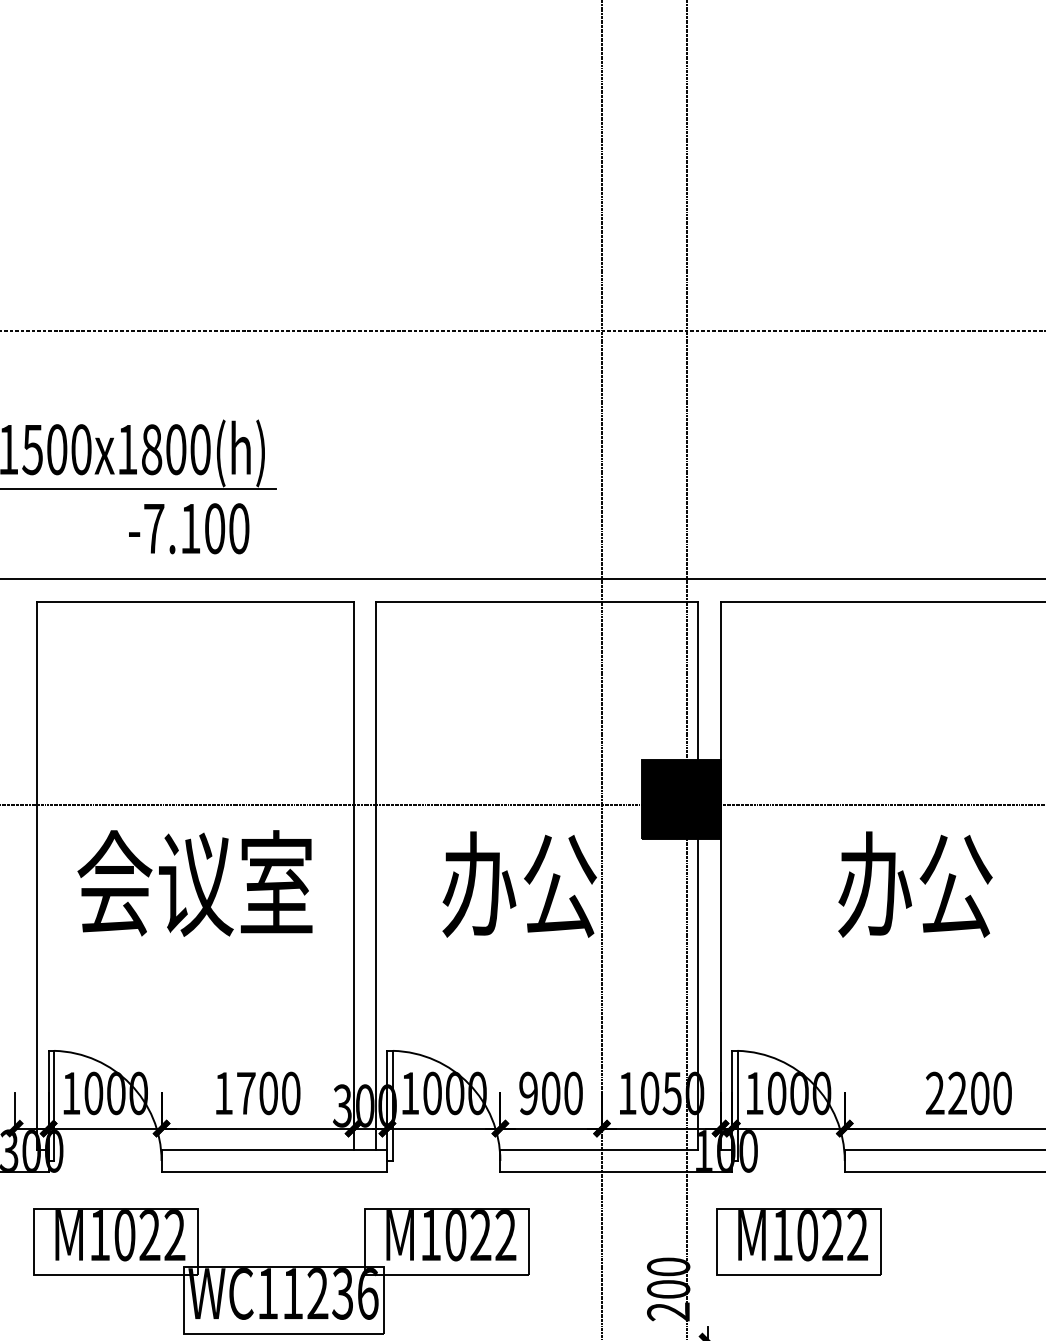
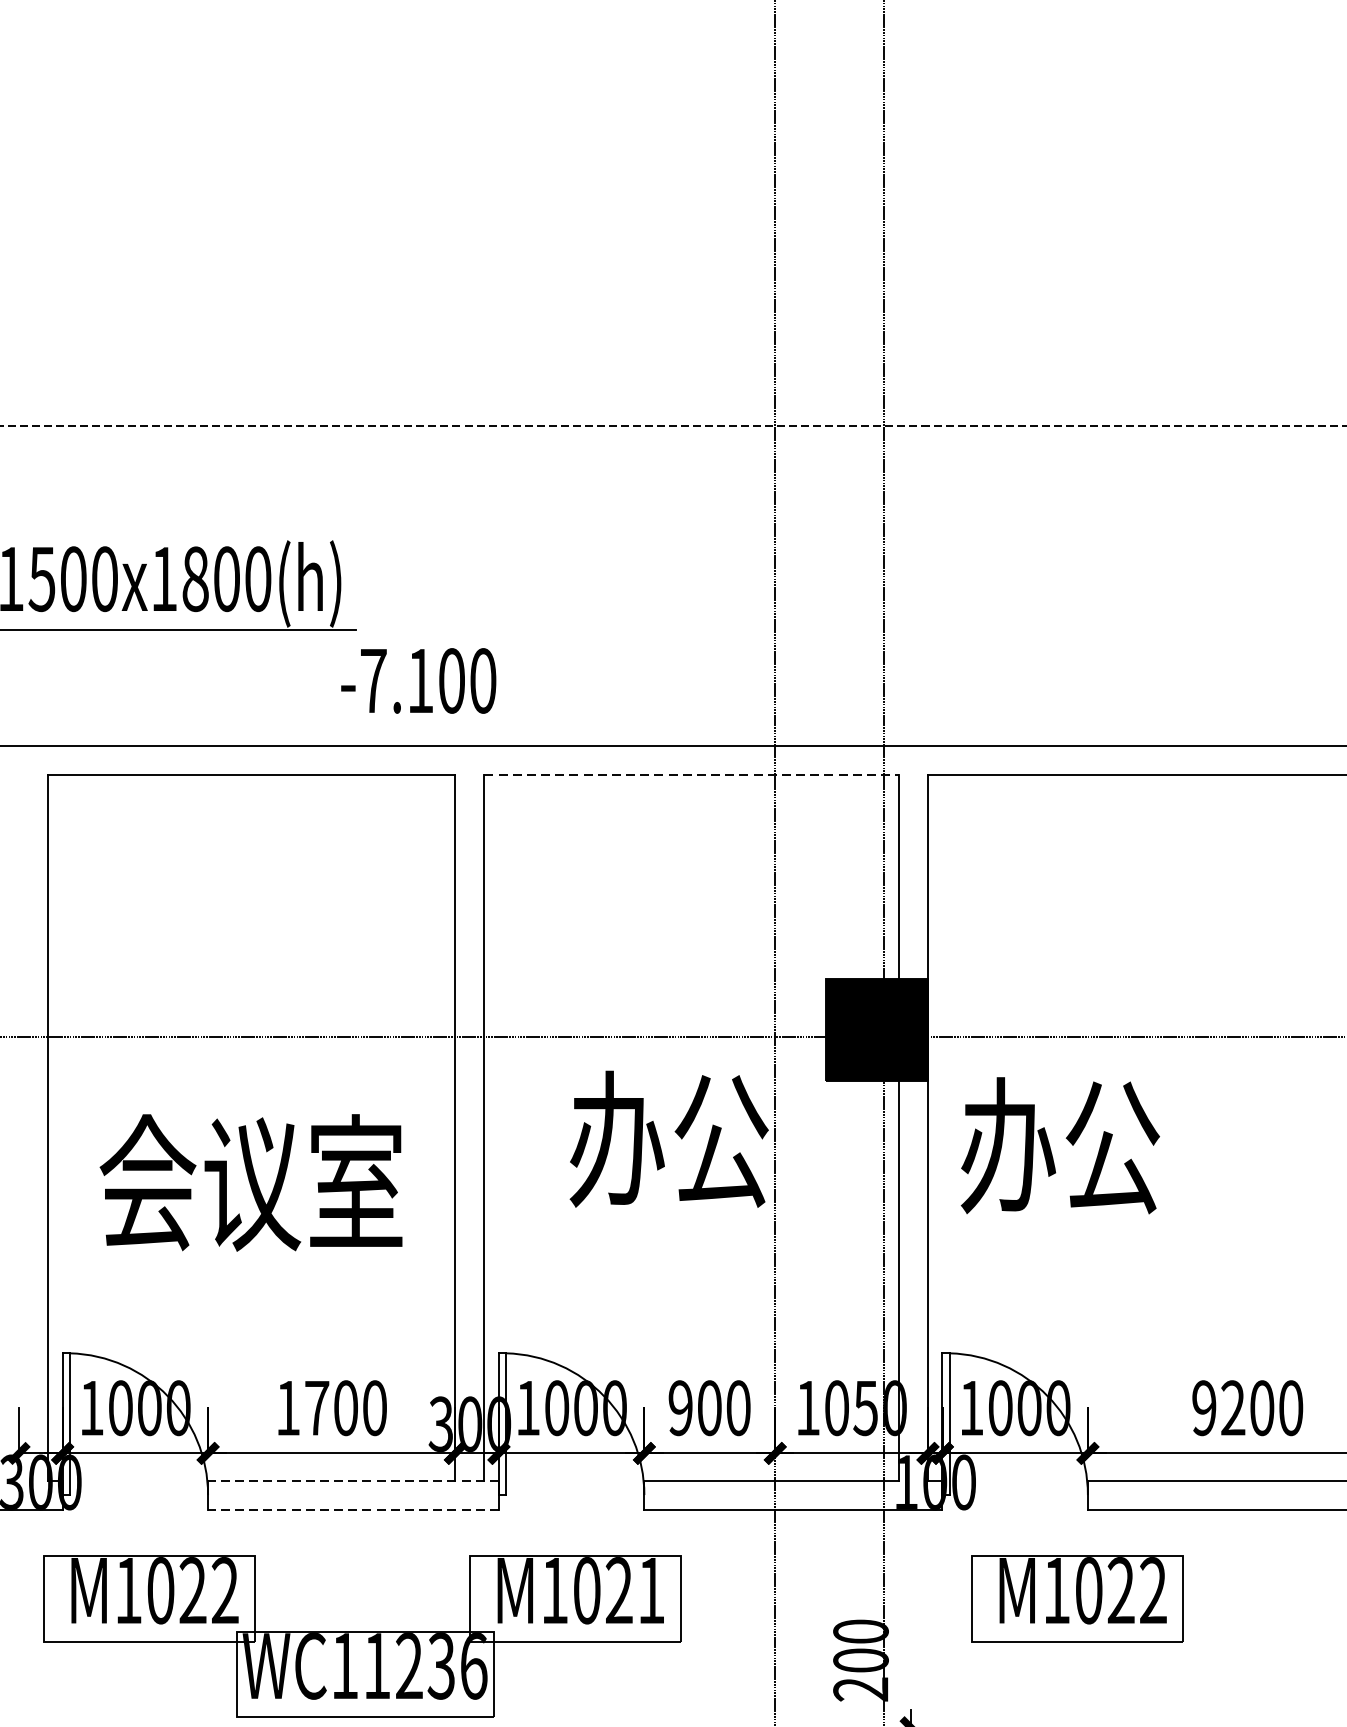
text: (189, 528) -> (419, 680), moved
line: (537, 601) -> (692, 774), solid -> dashed
text: (194, 883) -> (250, 1182), moved
text: (915, 884) -> (1060, 1145), moved
text: (935, 1093) -> (1204, 1408), 2200 -> 9200
line: (274, 1149) -> (353, 1480), solid -> dashed
line: (274, 1172) -> (353, 1509), solid -> dashed
text: (505, 1235) -> (650, 1591), M1022 -> M1021
part: (798, 1241) -> (1077, 1598), moved

